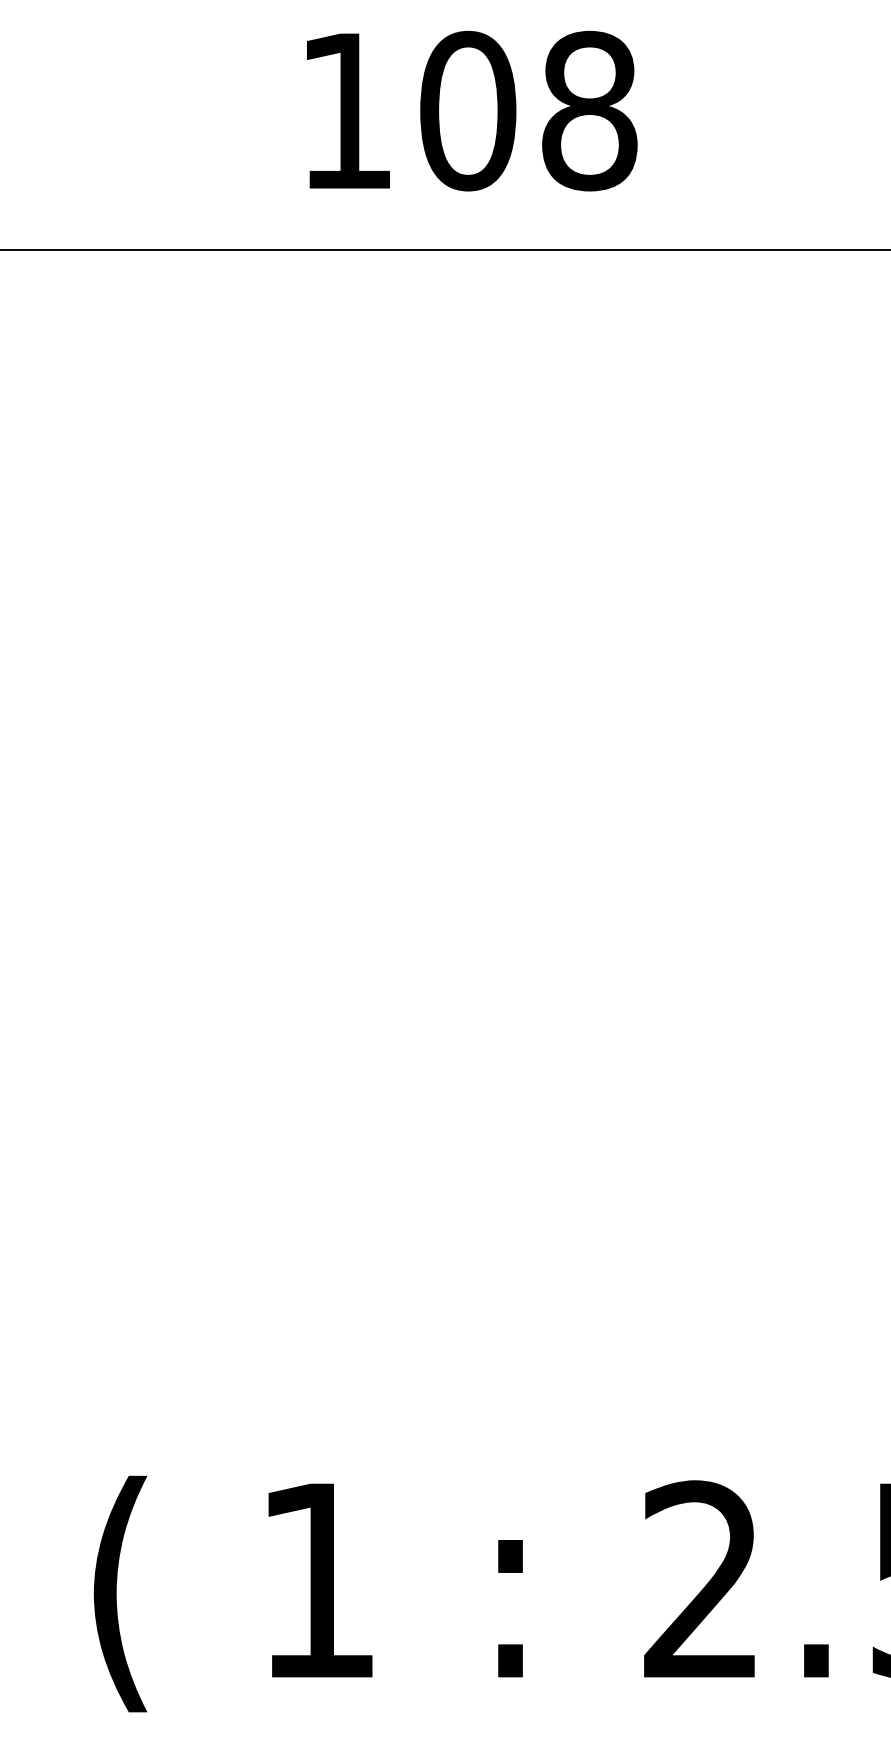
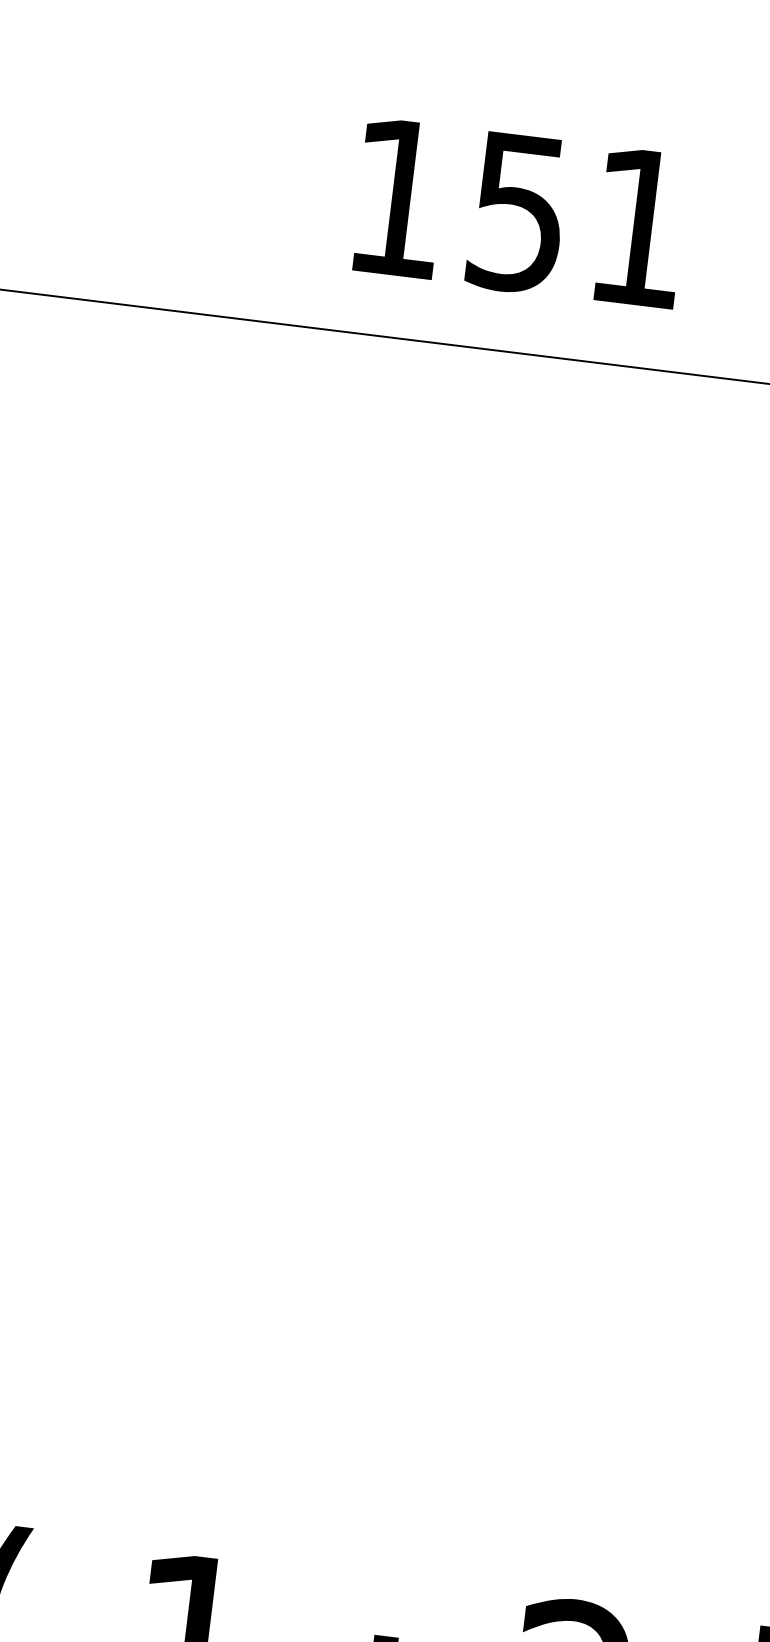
text: (528, 110) -> (578, 219), 108 -> 151

